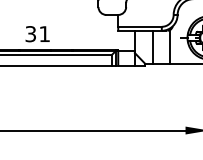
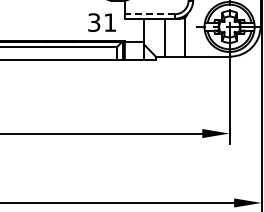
line: (139, 27) -> (149, 14), solid -> dashed
text: (37, 34) -> (101, 22), moved

